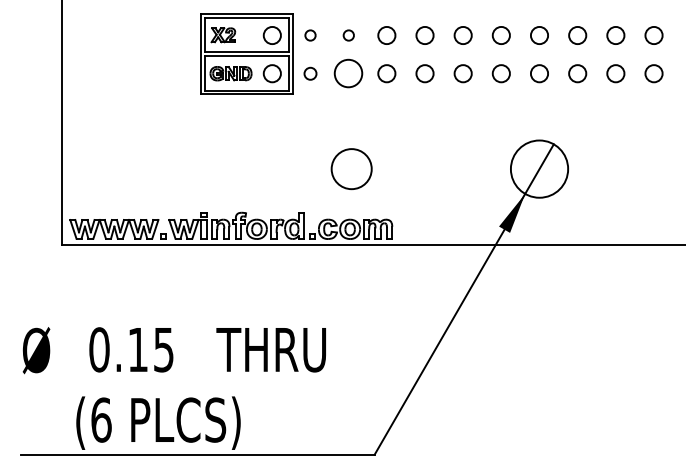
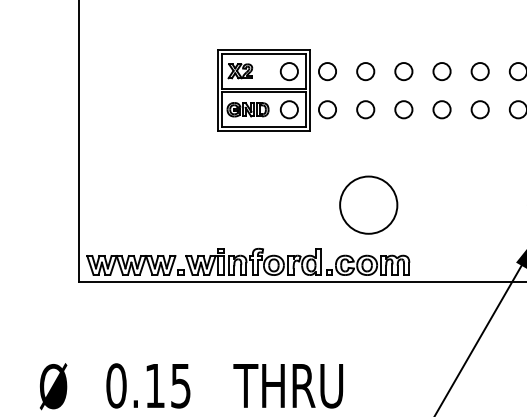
circle: (310, 35) -> (327, 71), size x1.67
circle: (348, 35) -> (365, 71), size x1.67
circle: (310, 73) -> (327, 109), size x1.43
circle: (348, 73) -> (365, 109), size x0.62
circle: (351, 168) -> (368, 204), size x1.43

